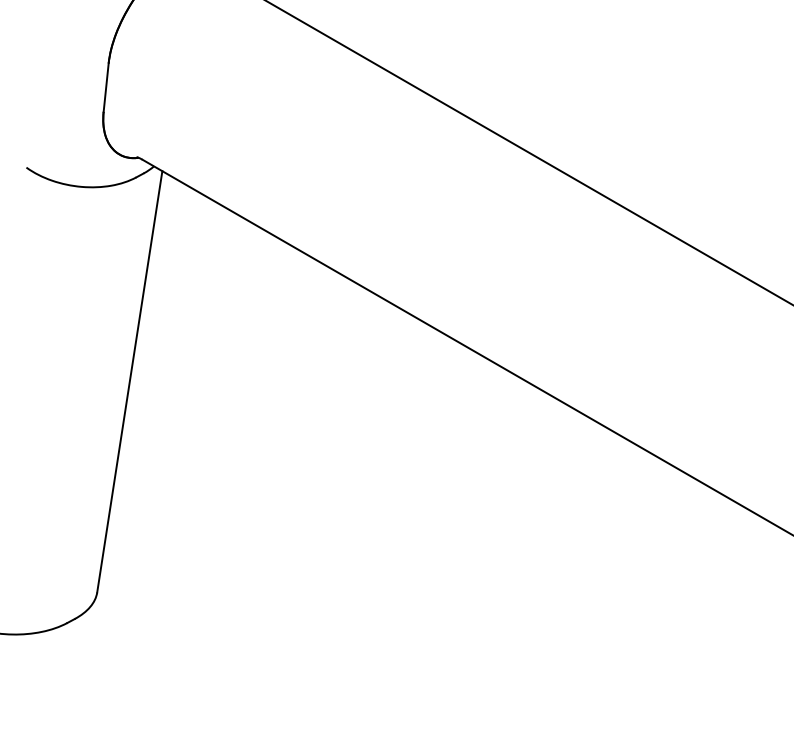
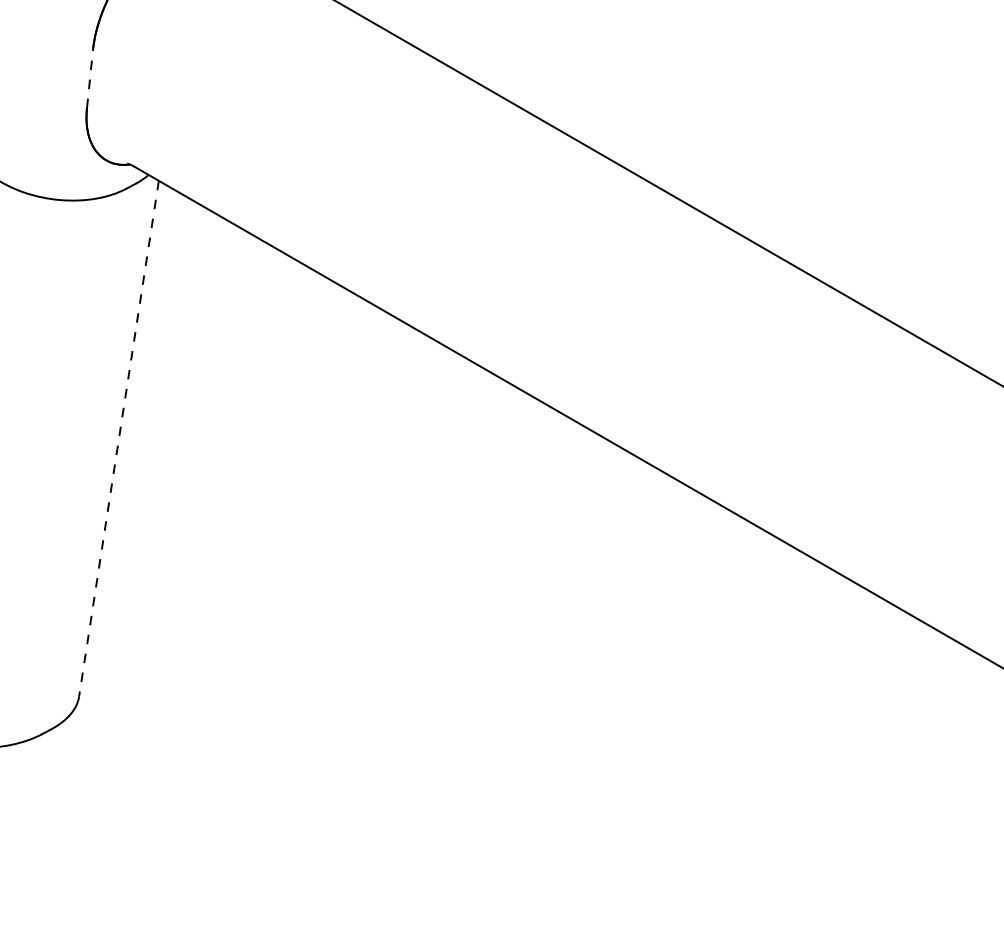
line: (106, 87) -> (90, 78), solid -> dashed
line: (129, 382) -> (118, 439), solid -> dashed

